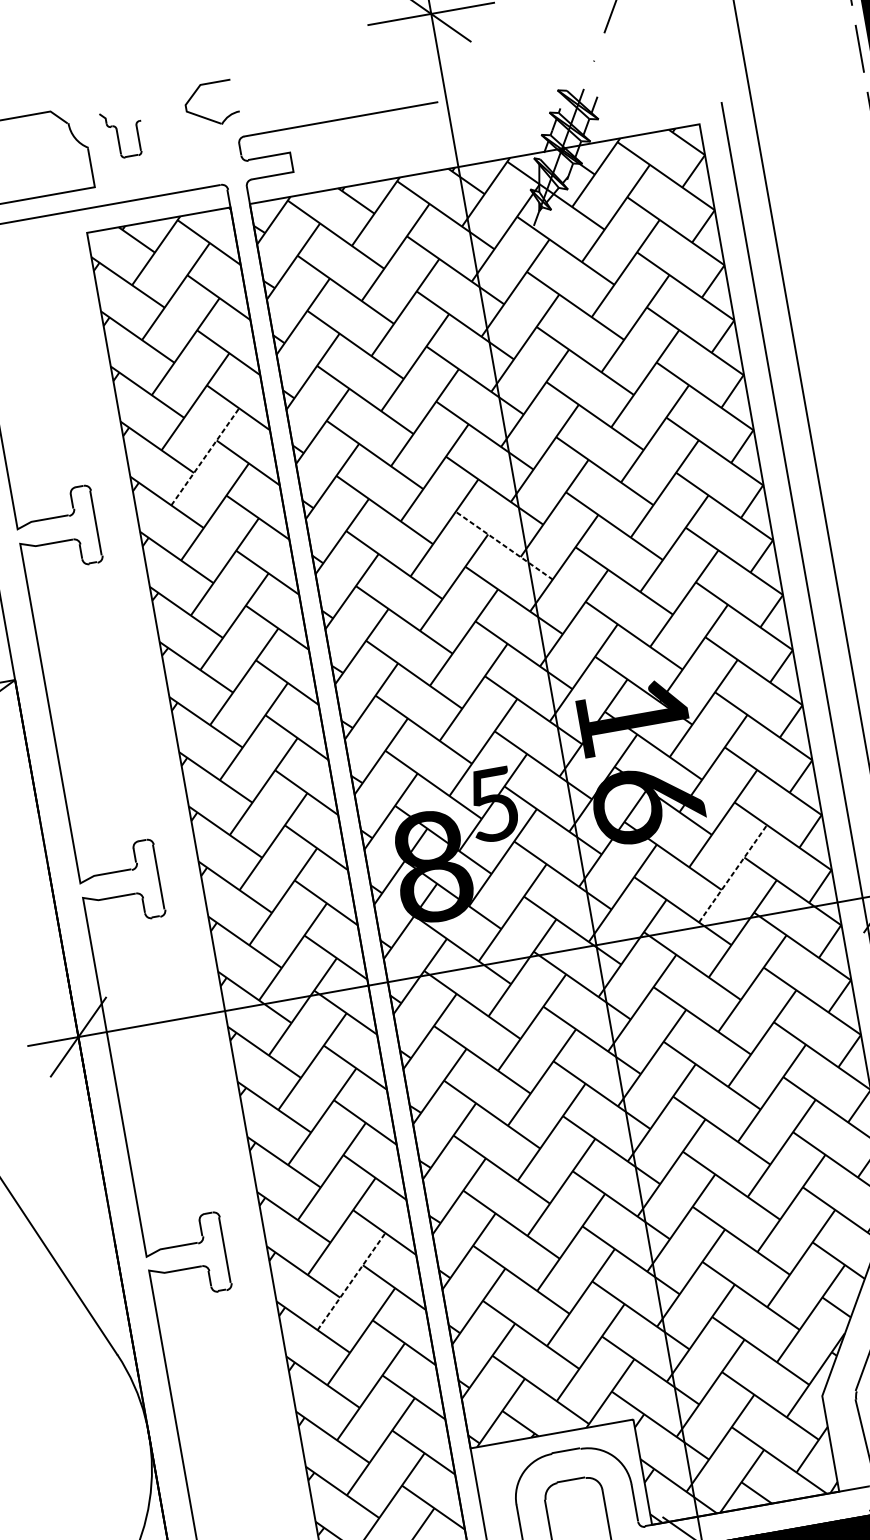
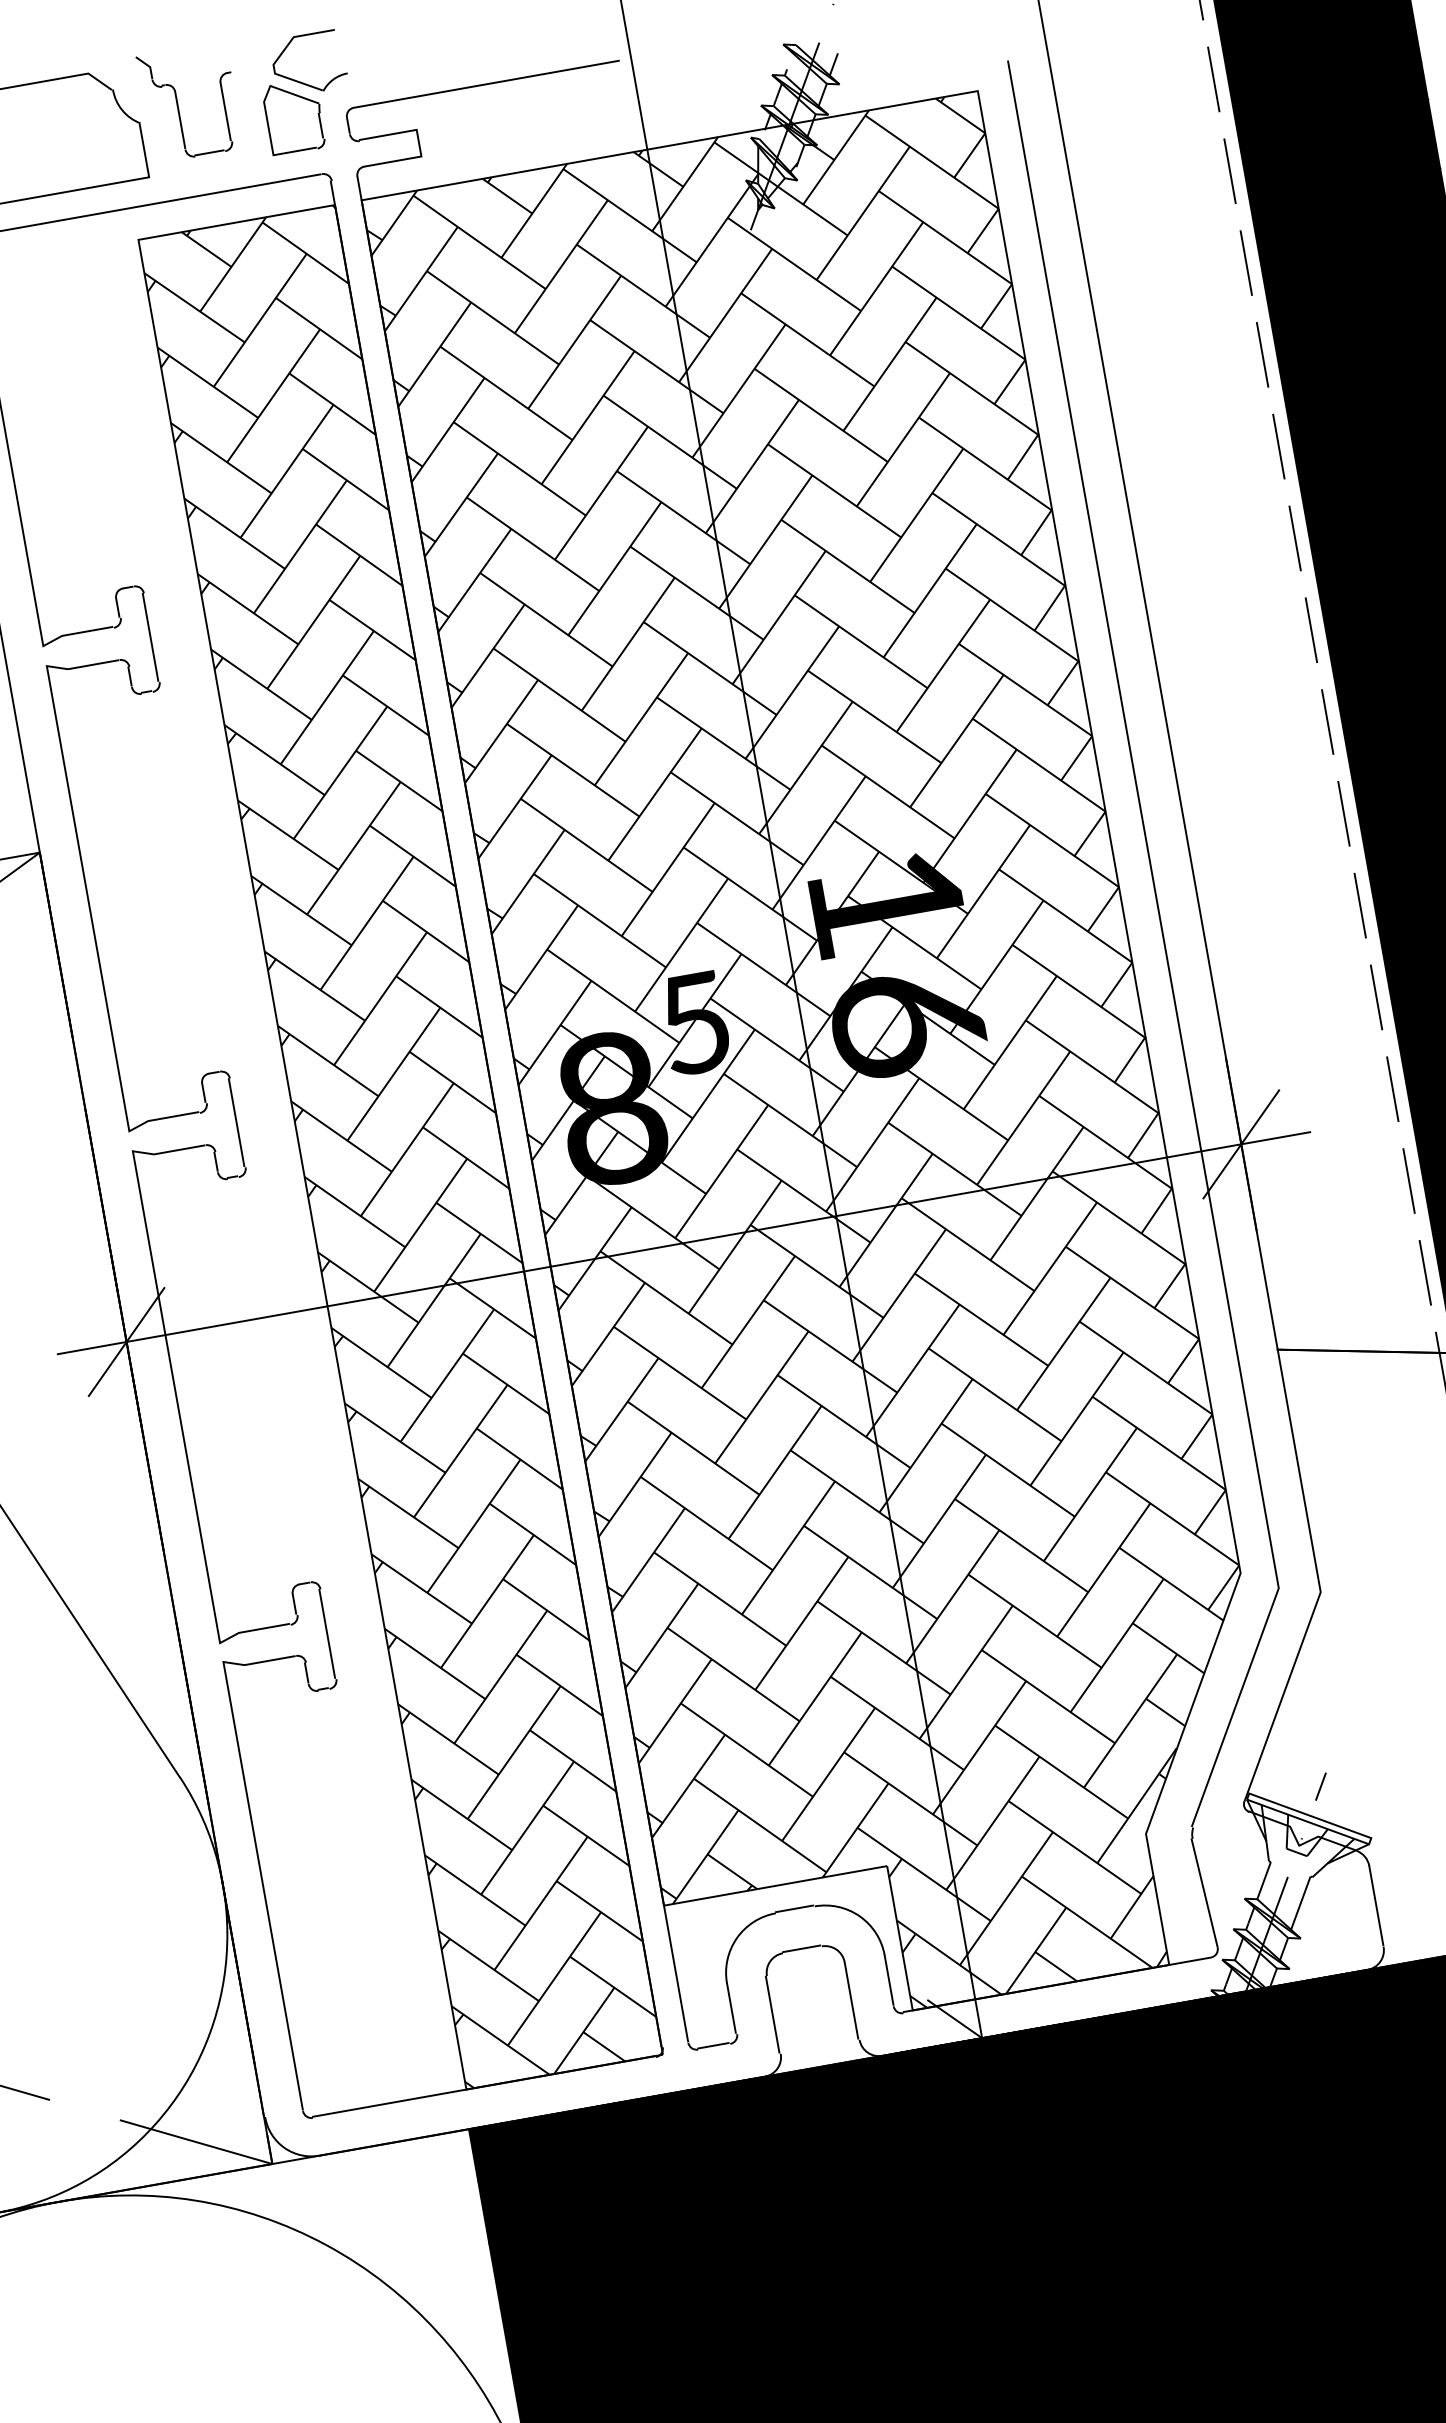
part: (120, 135) -> (184, 106), size x1.67
part: (200, 145) -> (294, 120), added
line: (205, 456) -> (300, 546), dashed -> solid
line: (503, 545) -> (709, 668), dashed -> solid
line: (732, 873) -> (1023, 1117), dashed -> solid
line: (352, 1281) -> (501, 1676), dashed -> solid

